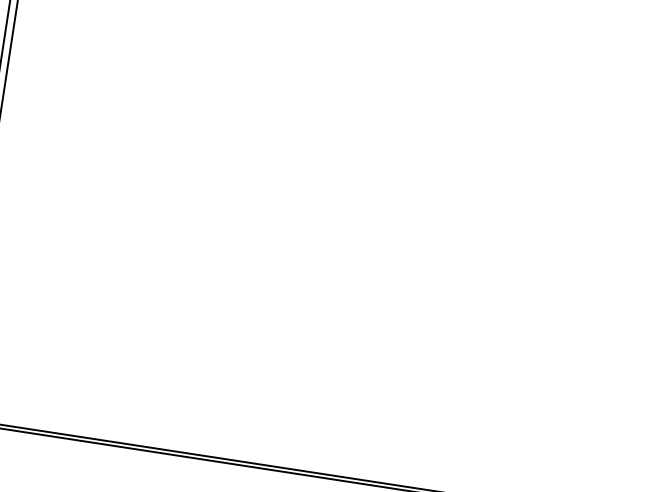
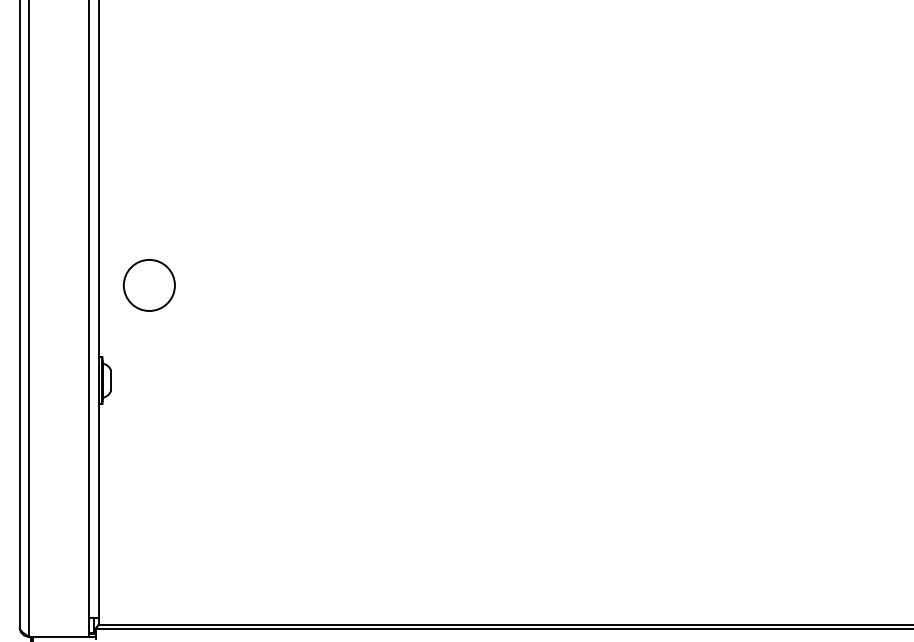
circle: (36, 151) -> (149, 285), added

